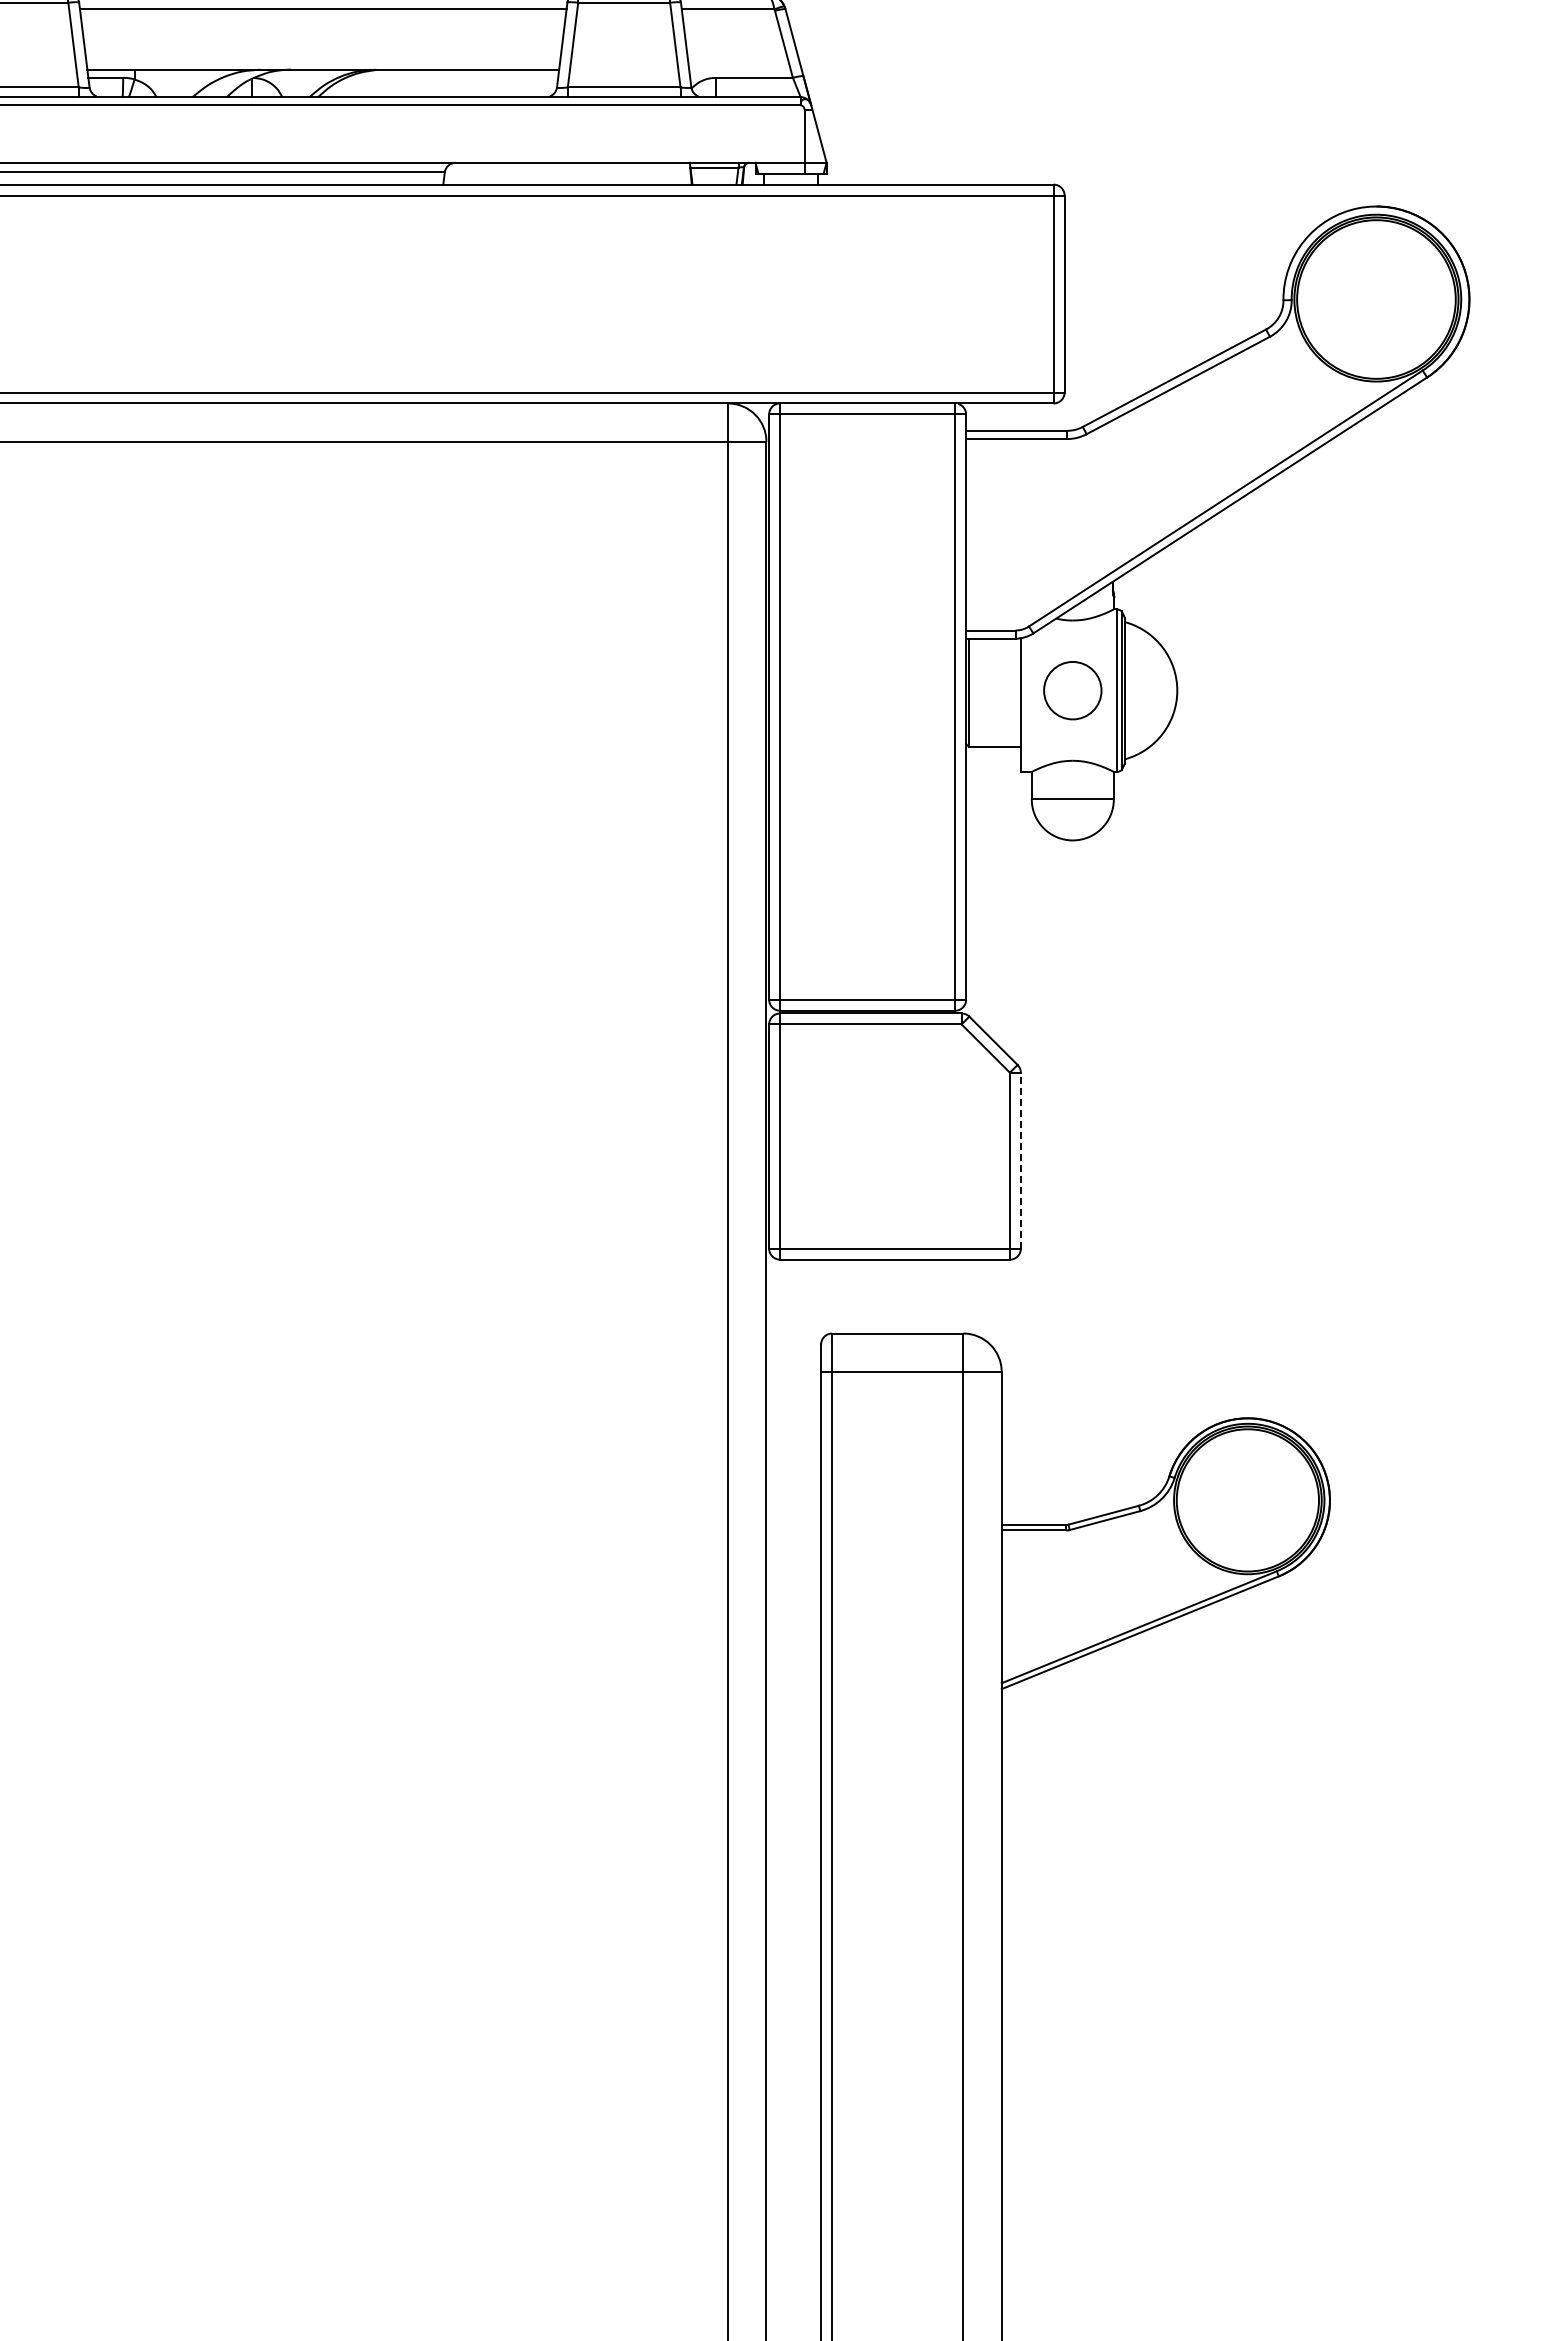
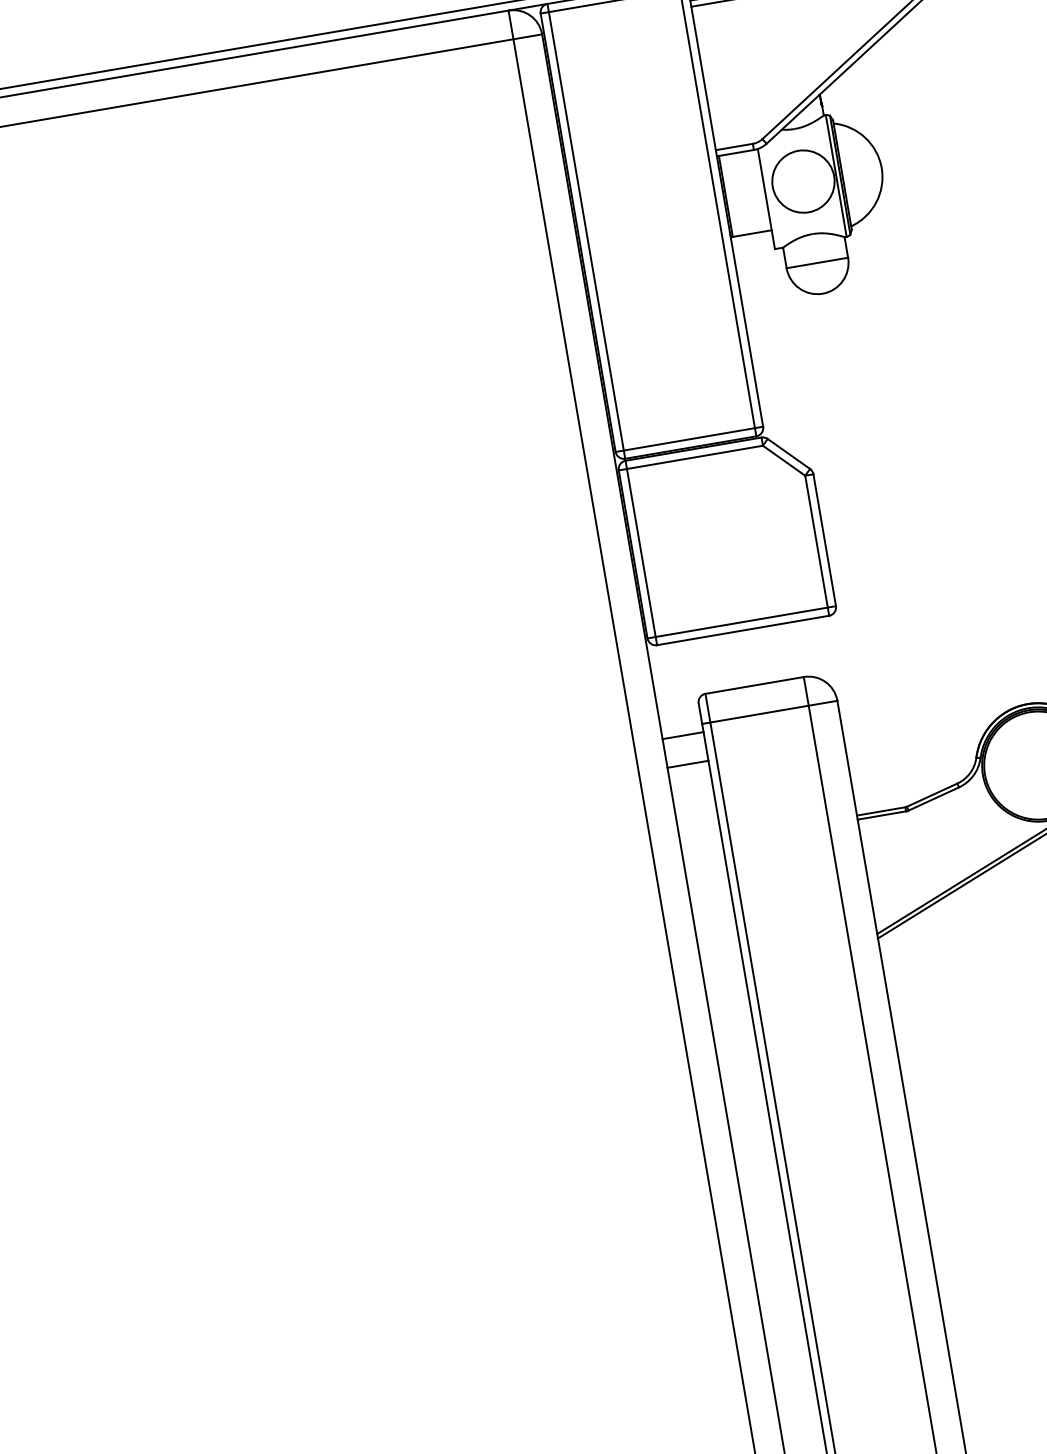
circle: (1072, 690) -> (803, 181), size x1.43
line: (1020, 1160) -> (824, 540), dashed -> solid
line: (793, 1382) -> (682, 735), added
line: (793, 1421) -> (687, 764), added

